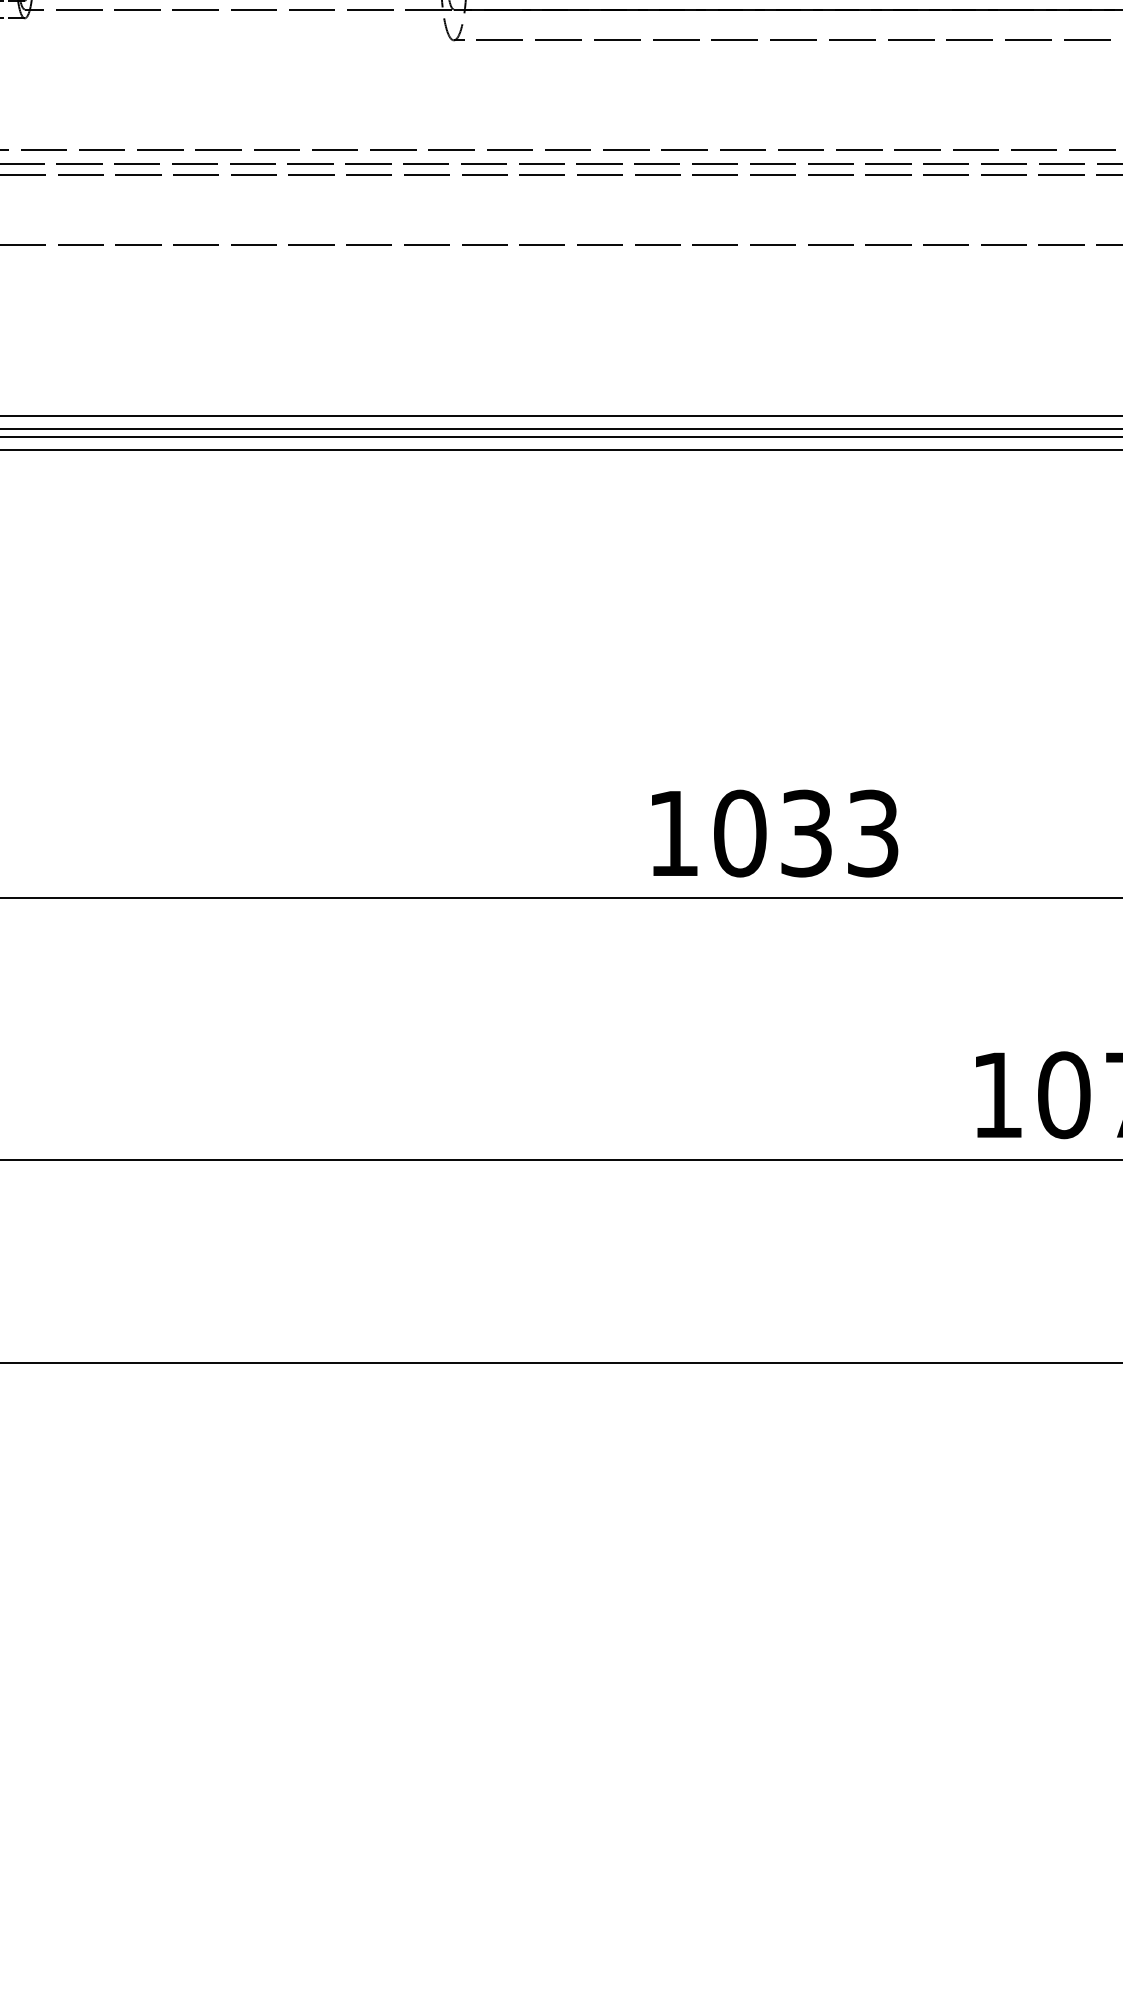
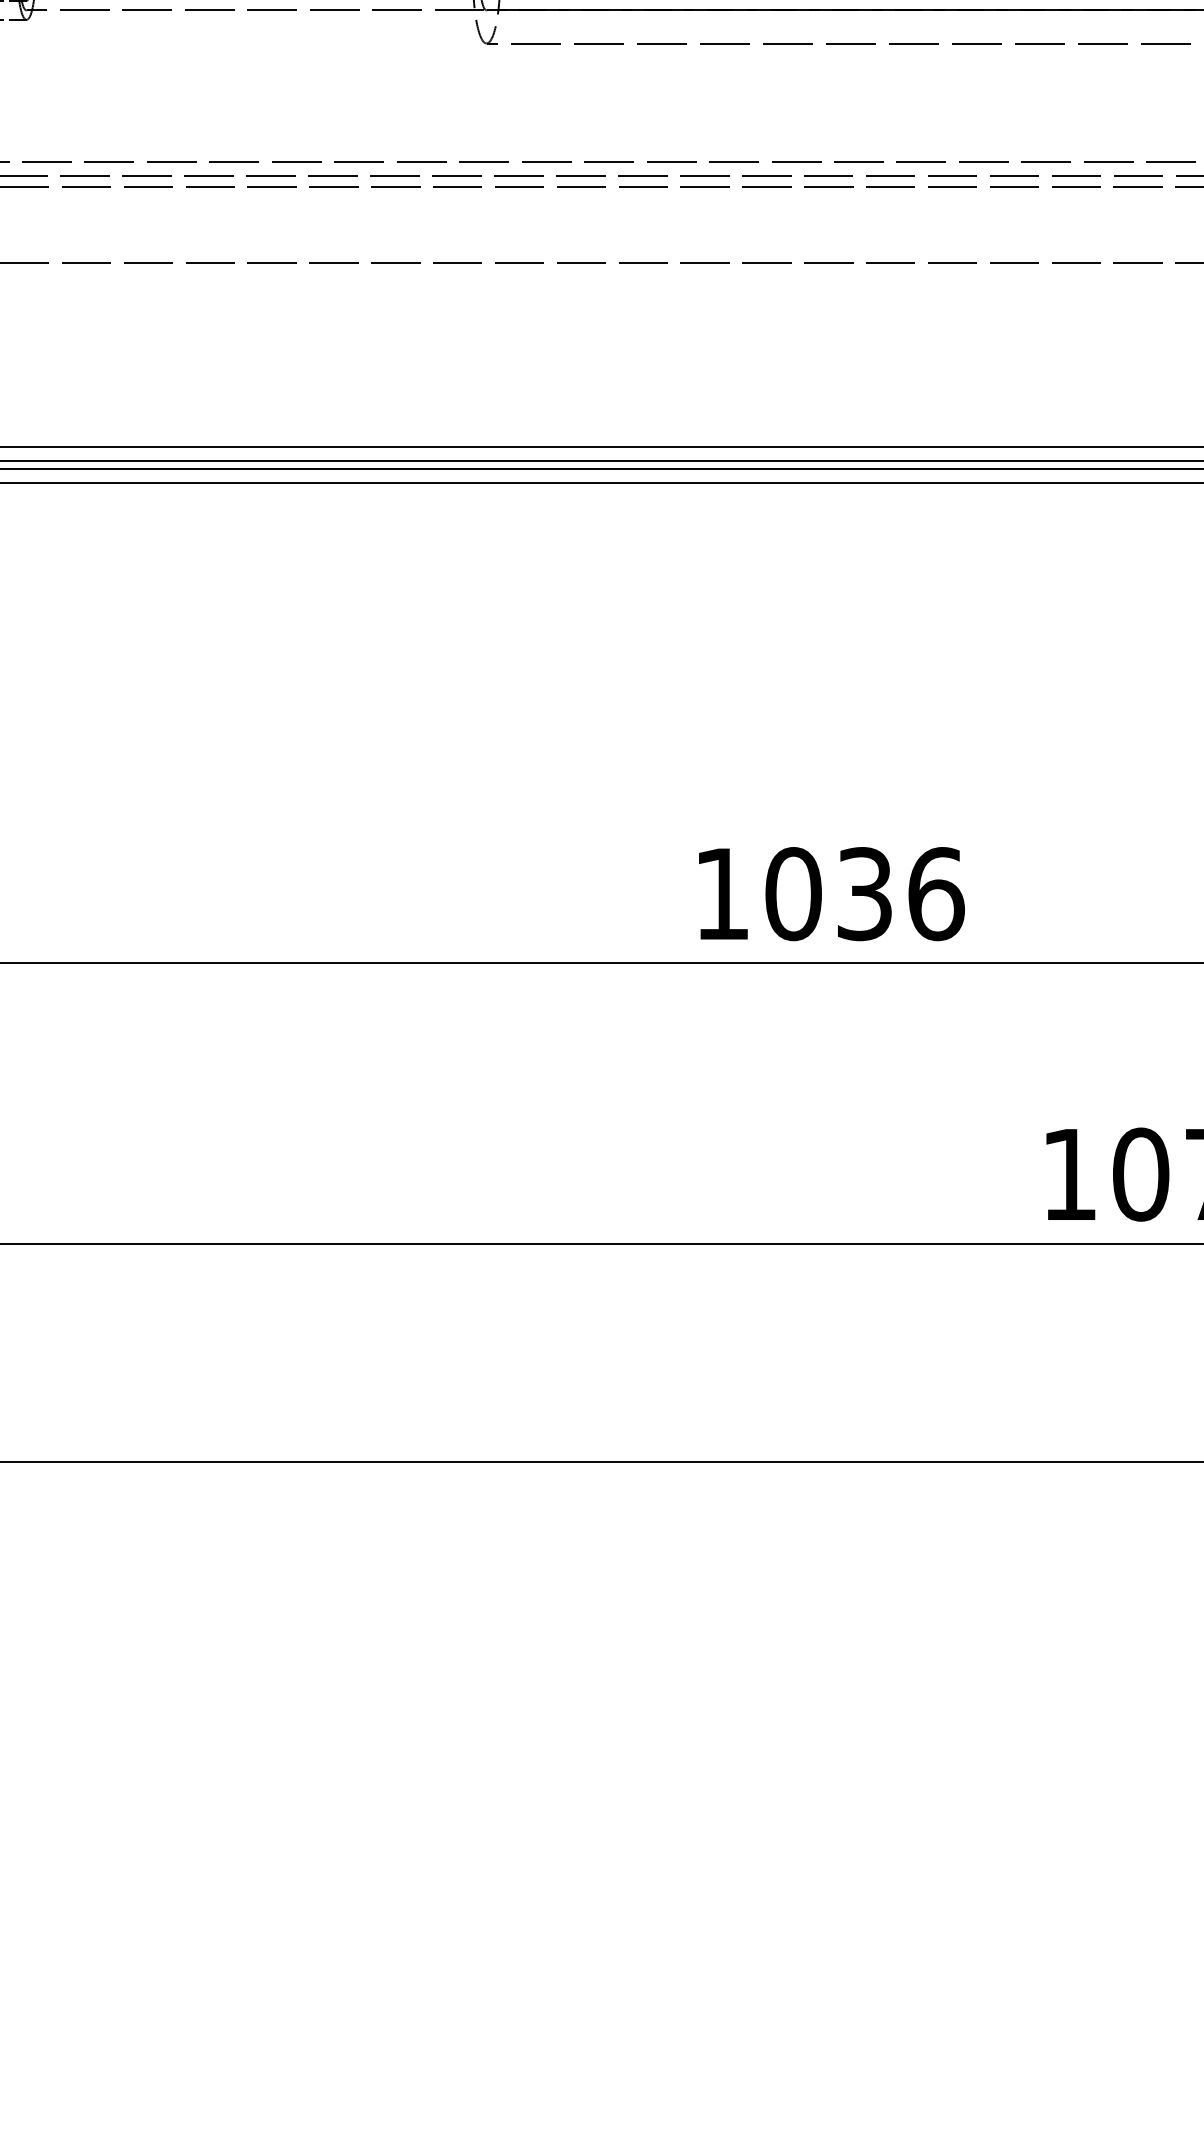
text: (873, 833) -> (936, 893), 1033 -> 1036

